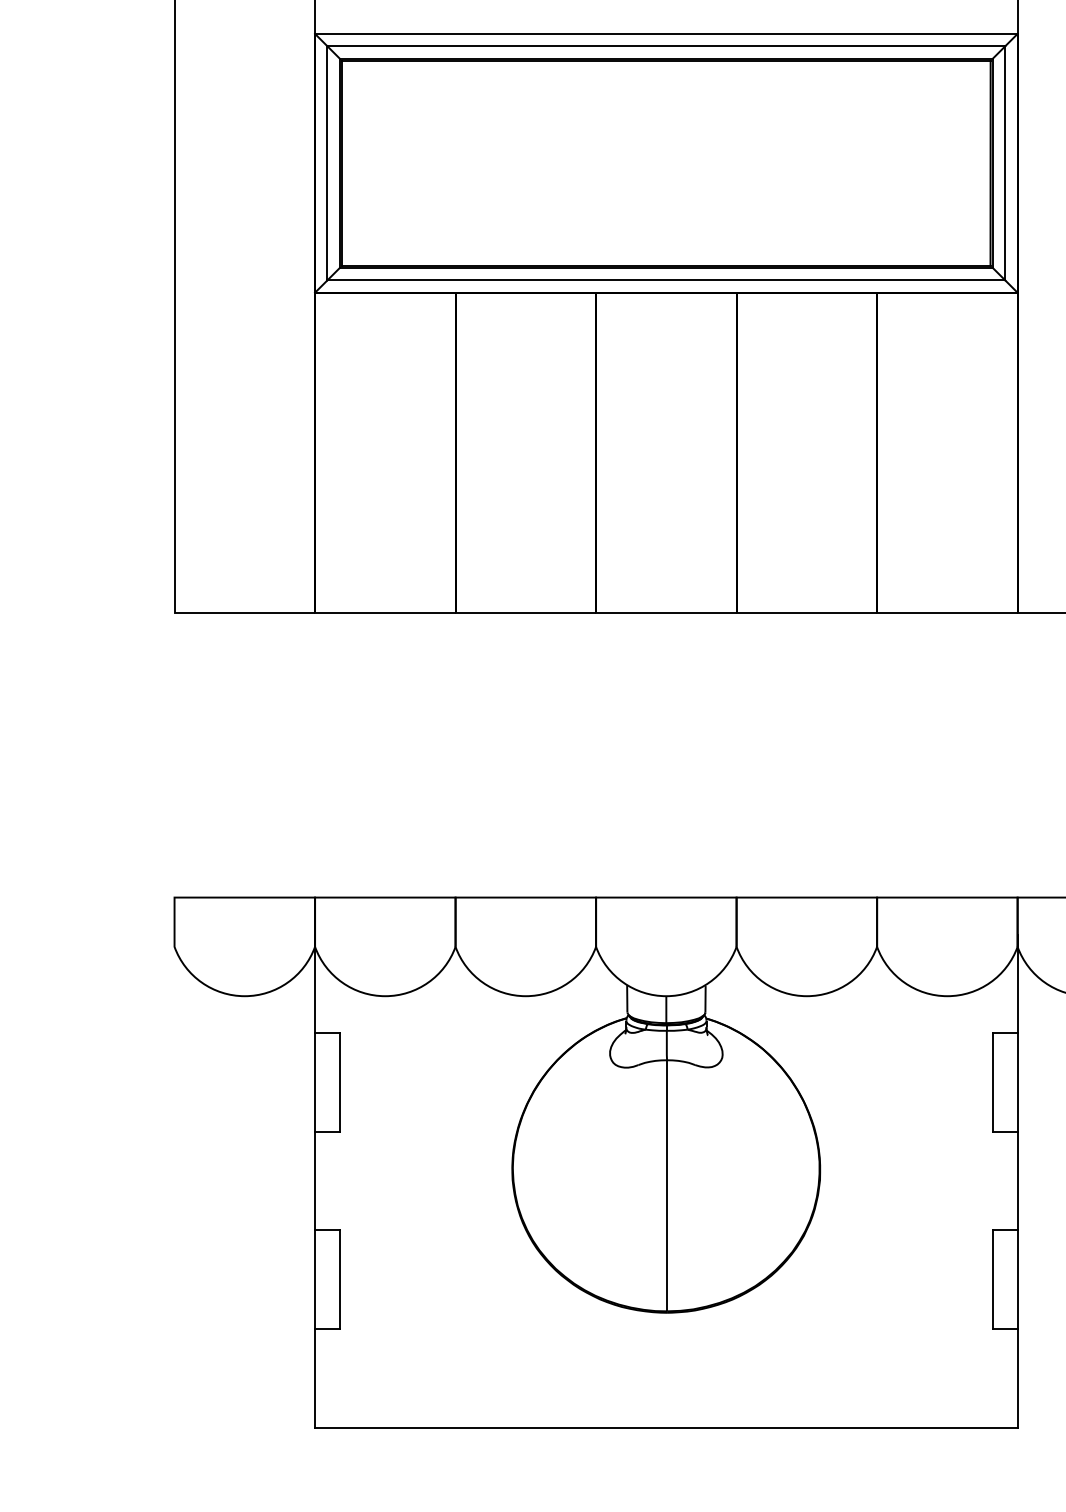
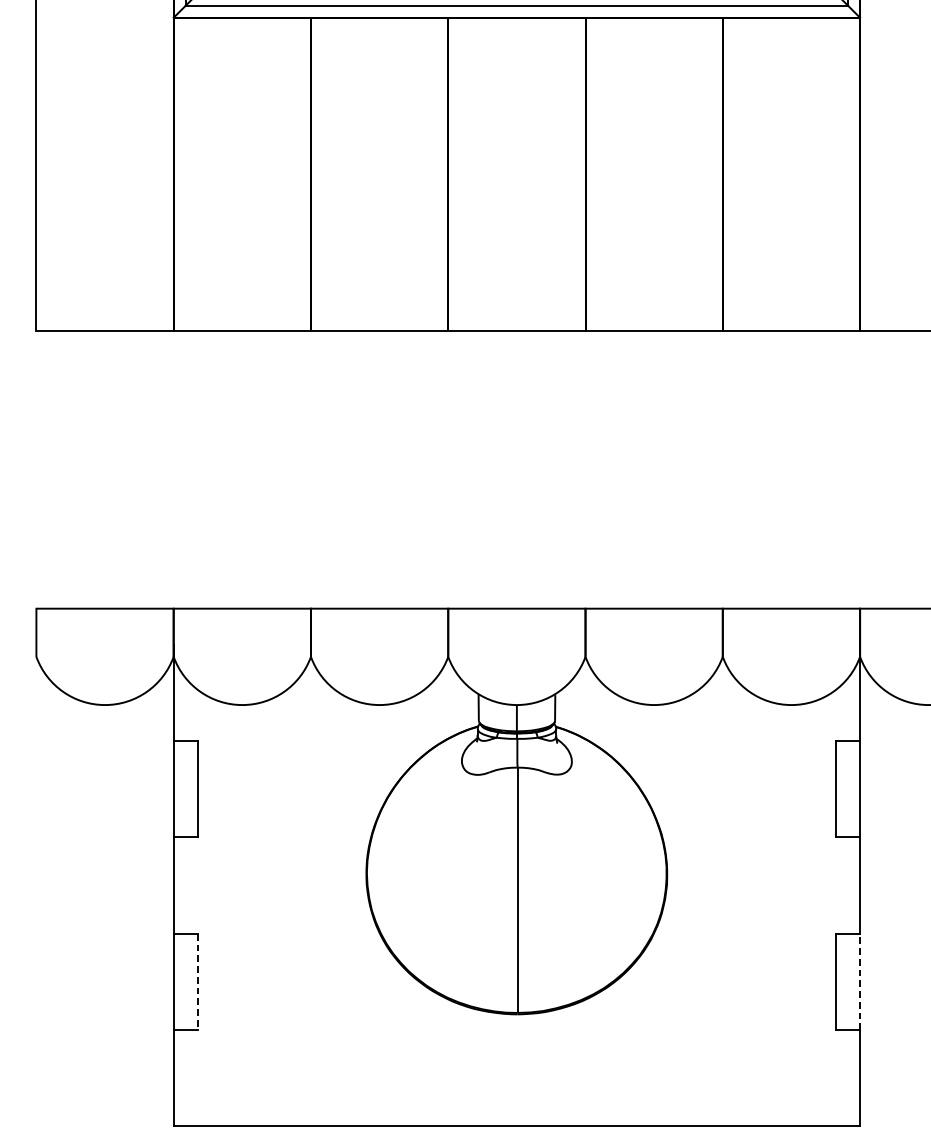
line: (1017, 1279) -> (859, 981), solid -> dashed
line: (339, 1280) -> (197, 982), solid -> dashed

